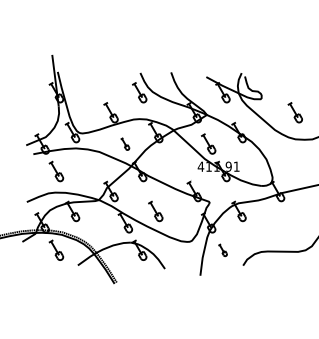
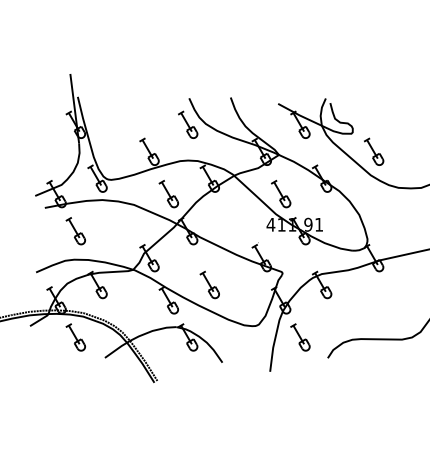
part: (295, 112) -> (374, 151), moved
part: (125, 144) -> (168, 194), size x1.67
part: (222, 250) -> (300, 337), size x1.67

